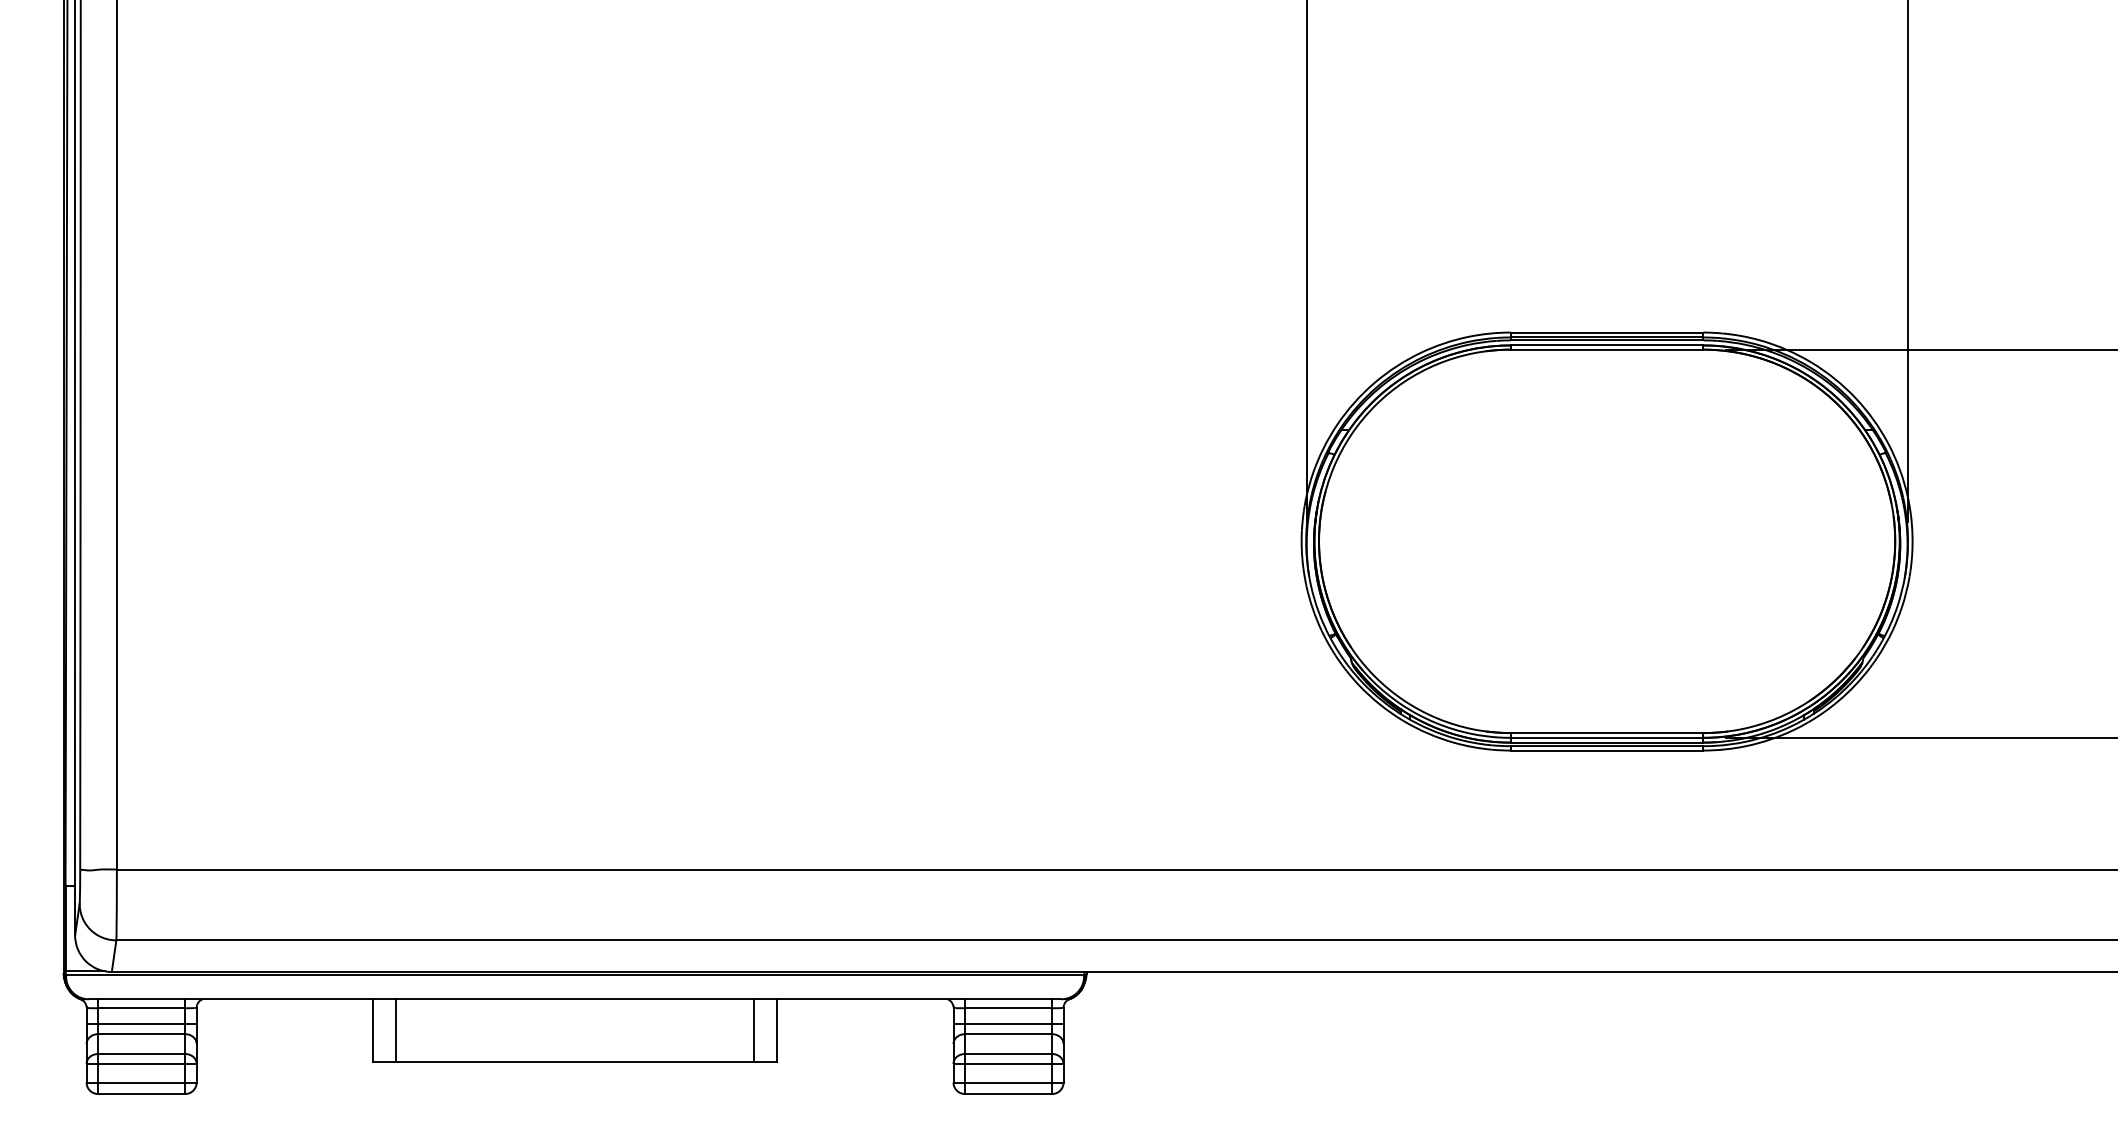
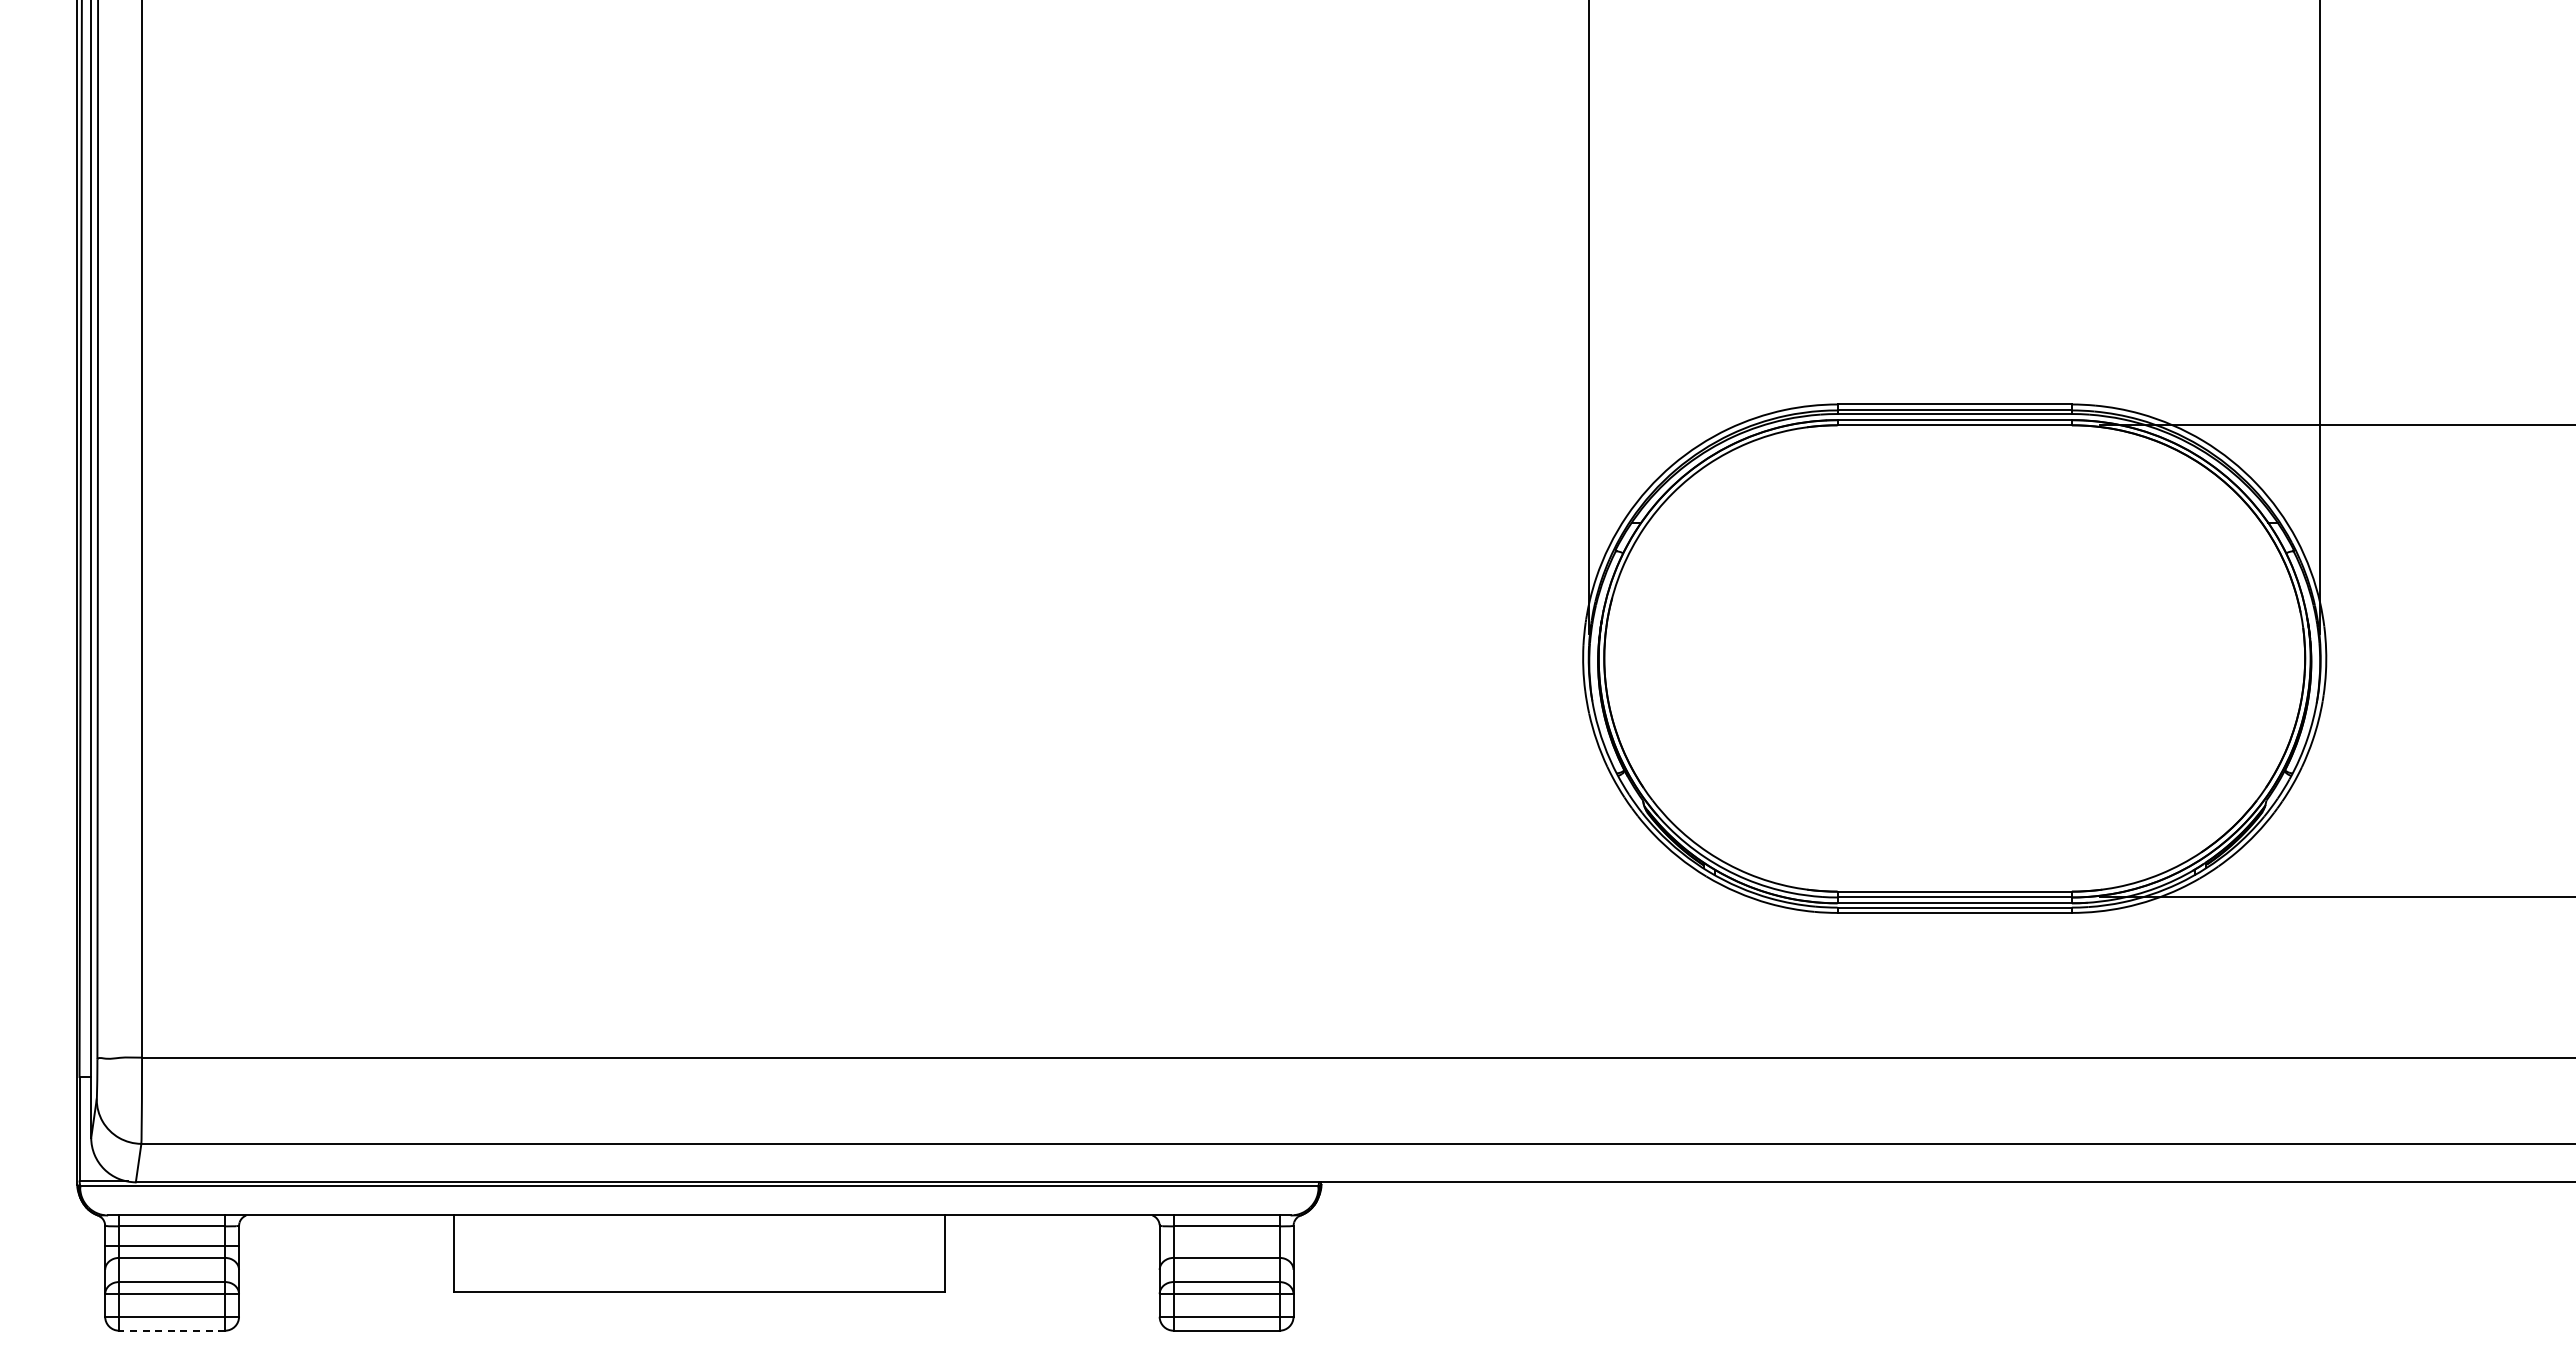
line: (1008, 1023) -> (1226, 1245), removed
line: (395, 1030) -> (481, 1253), removed
line: (754, 1030) -> (917, 1253), removed
line: (141, 1093) -> (171, 1330), solid -> dashed

